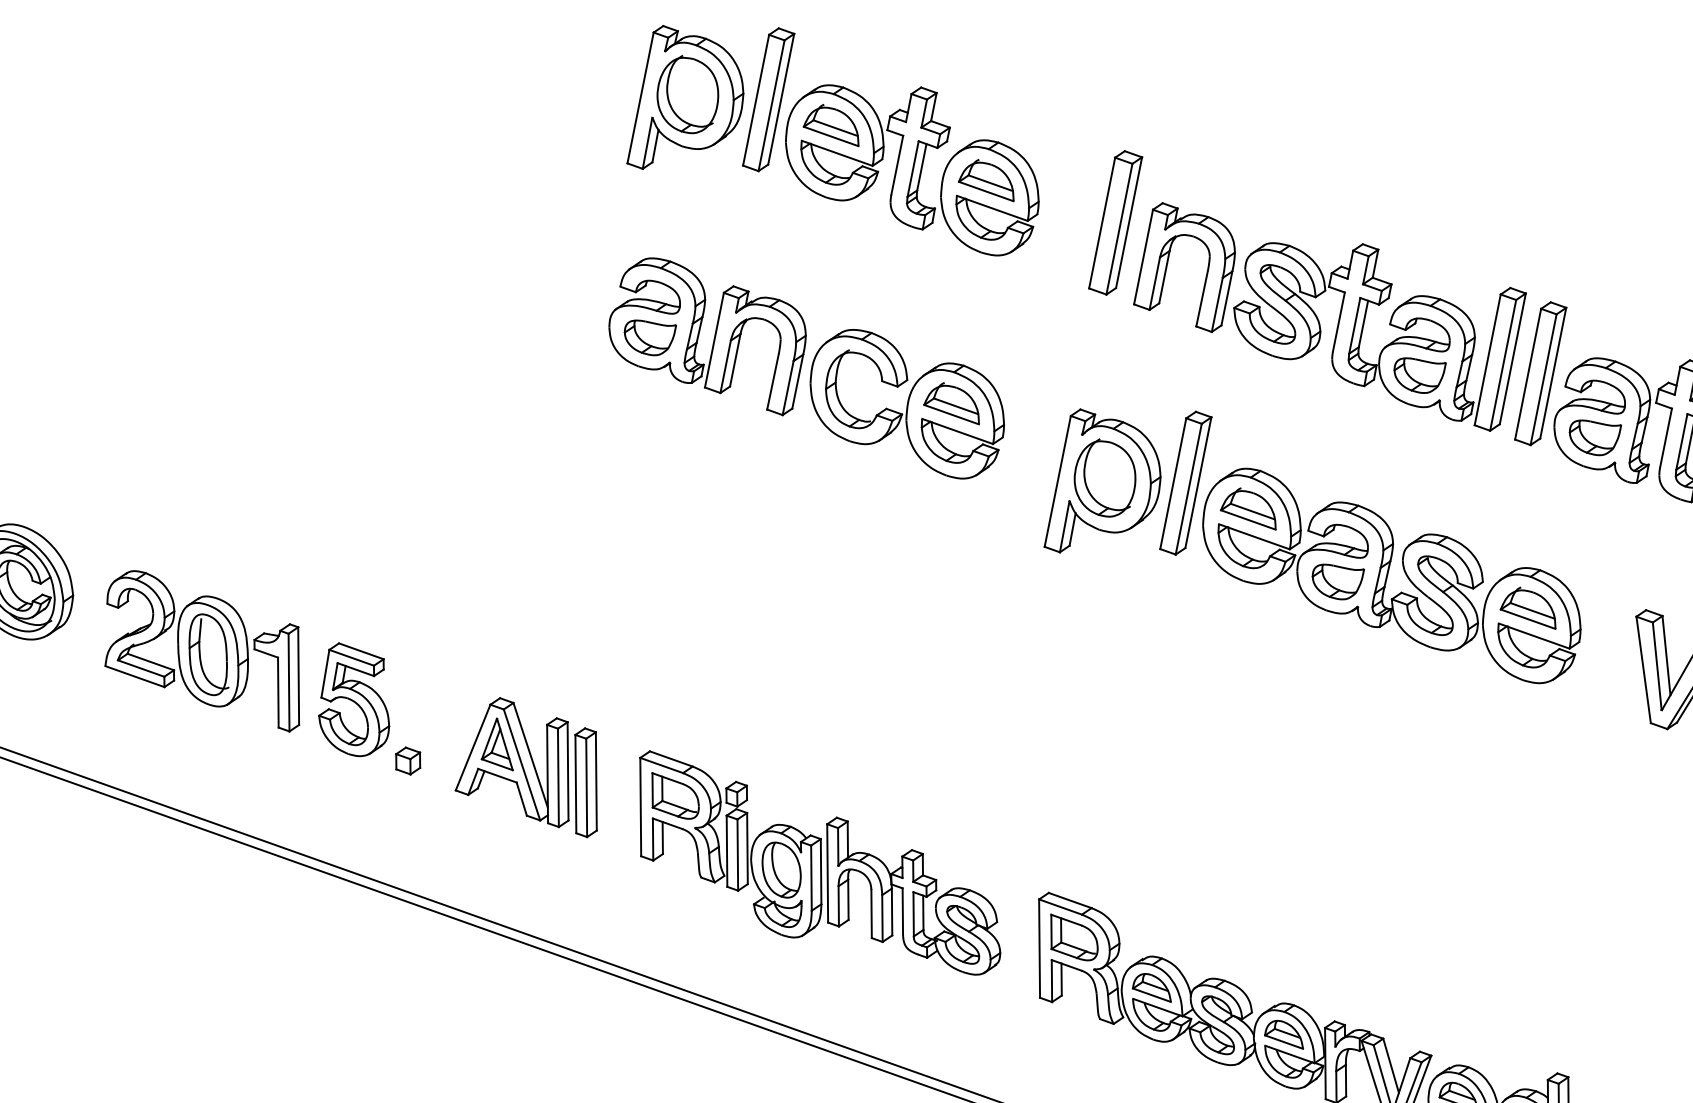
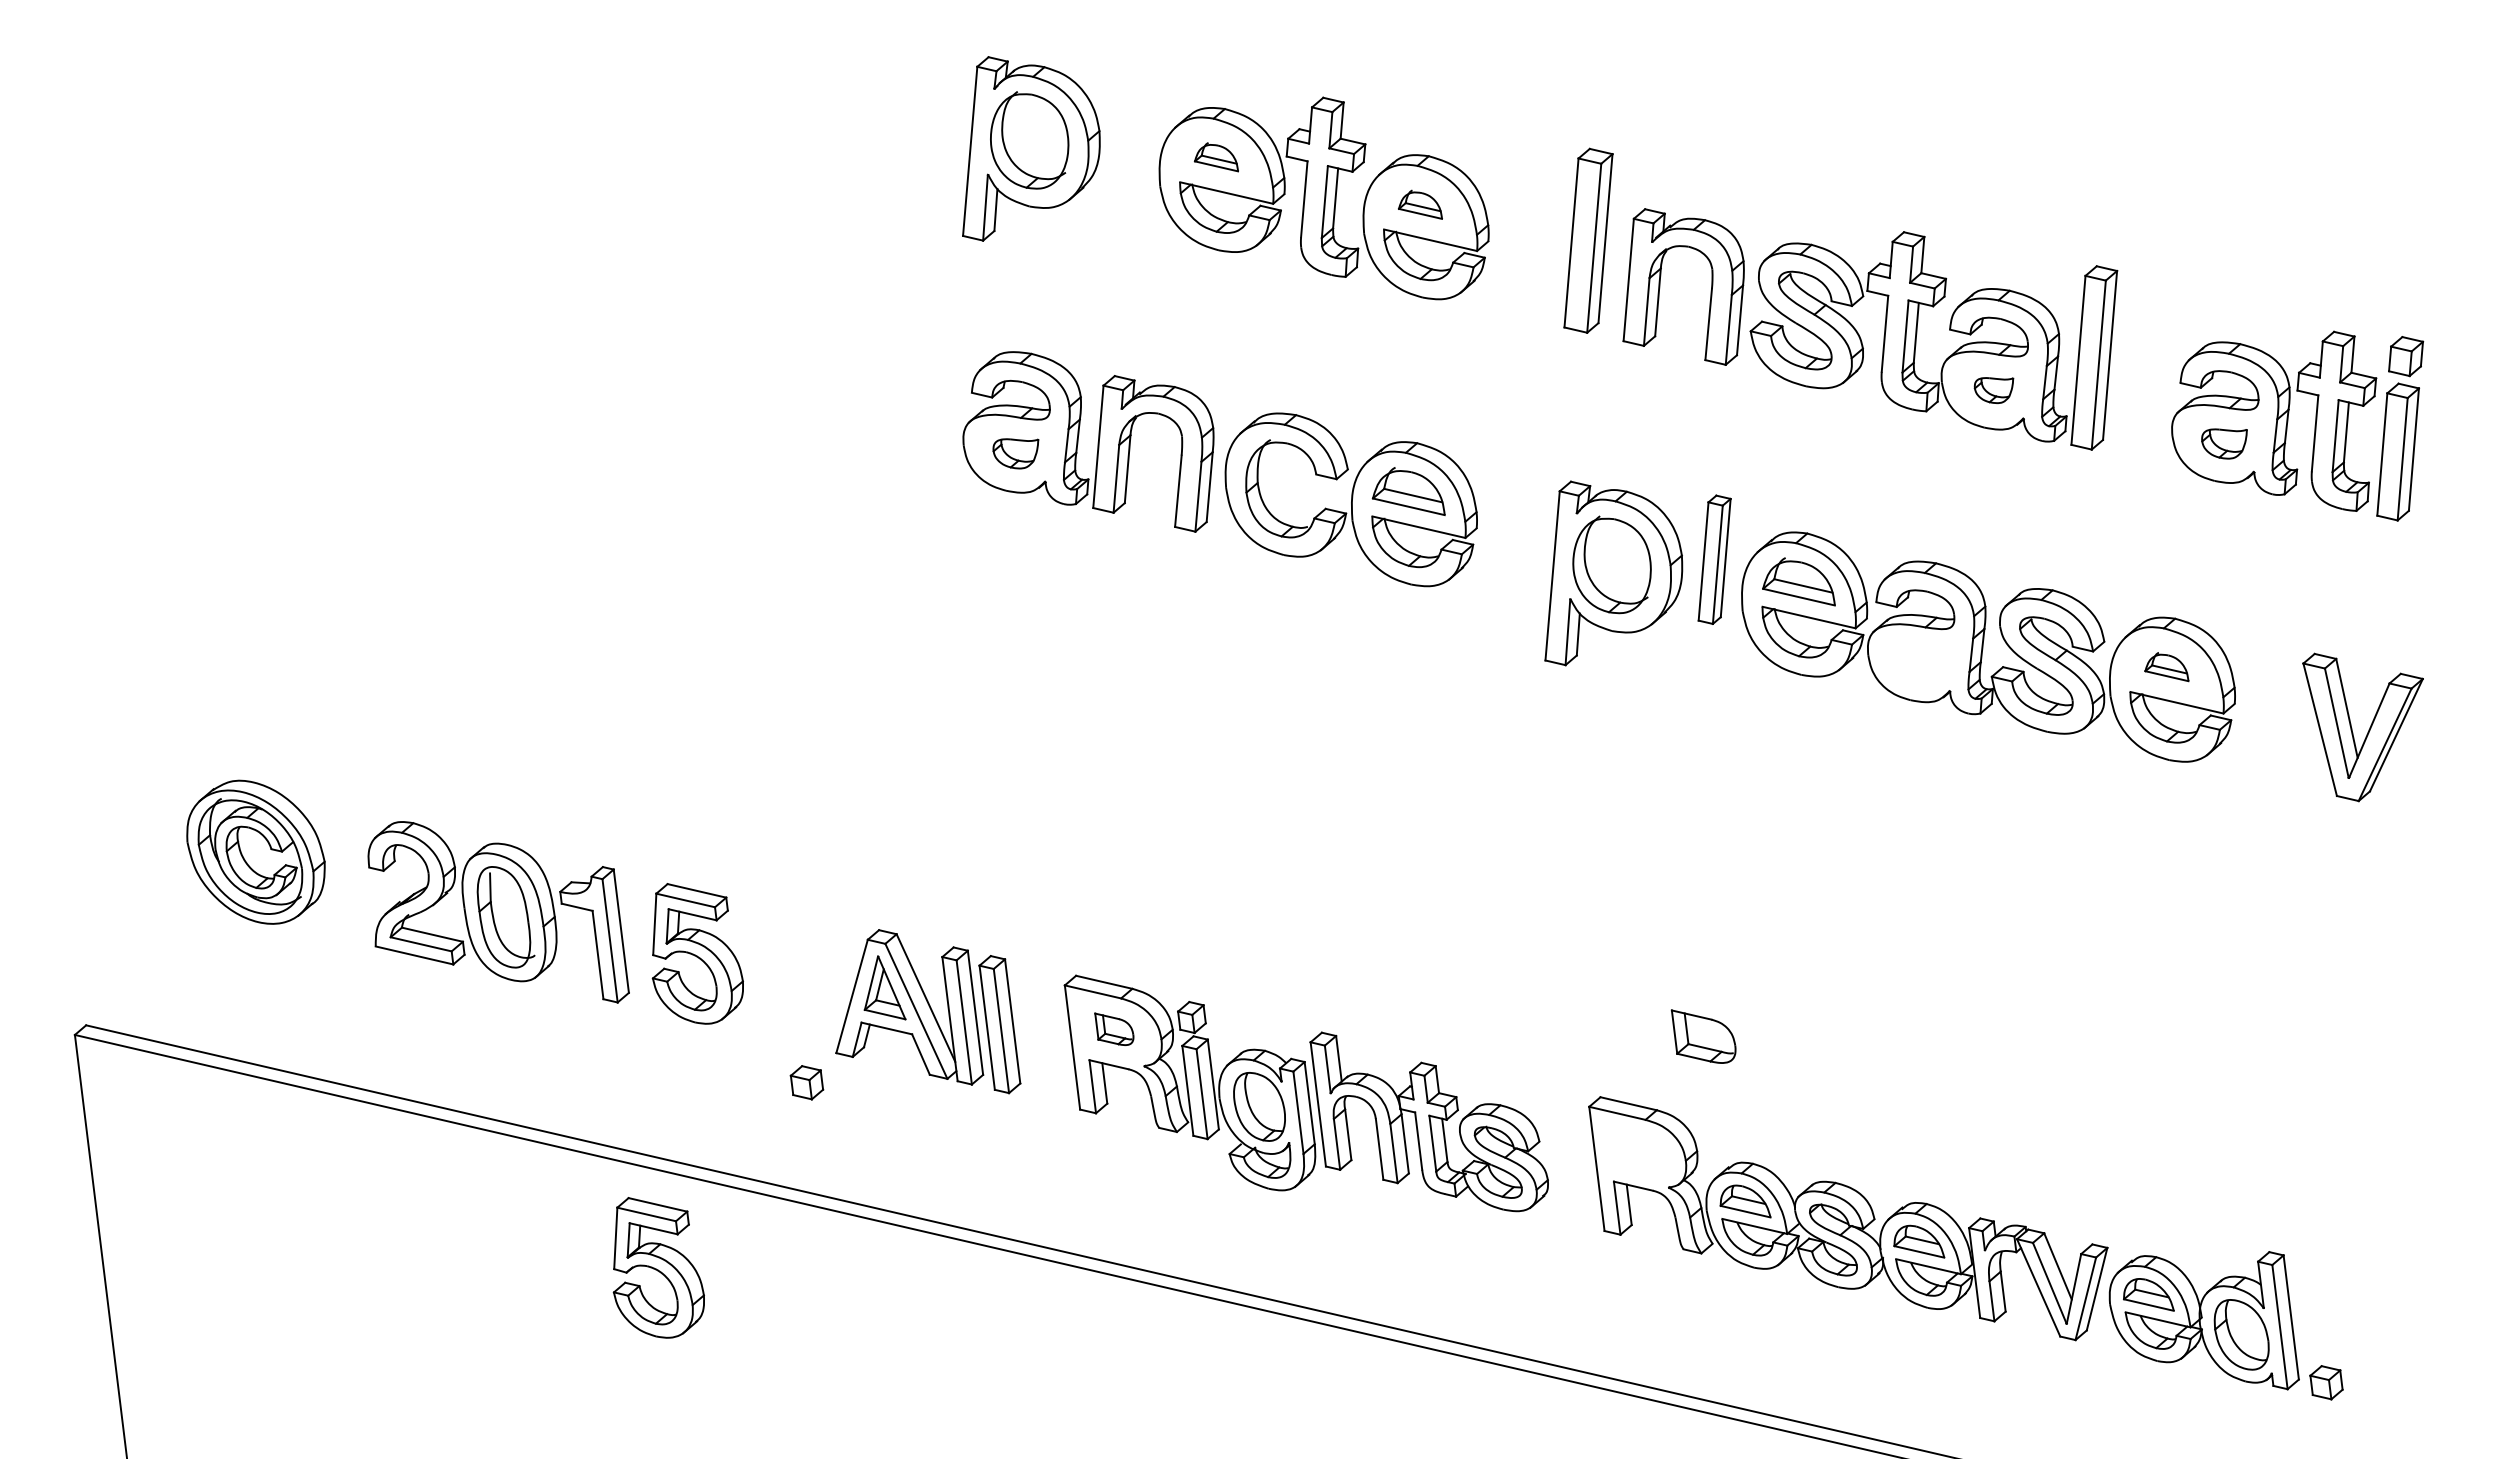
part: (768, 99) -> (1132, 134), removed
part: (832, 123) -> (1216, 156), size x0.6
part: (987, 179) -> (1420, 204), size x0.6
part: (649, 338) -> (1015, 453), size x0.7
part: (1540, 373) -> (2147, 369), removed
part: (1418, 375) -> (1993, 390), size x0.6
part: (1594, 437) -> (2224, 443), size x0.7
part: (1185, 483) -> (1714, 559), size x0.7
part: (1337, 582) -> (1920, 663), removed
part: (1529, 606) -> (2166, 666), size x0.6
part: (407, 760) -> (806, 1082), moved
part: (675, 796) -> (1114, 1029), size x0.6
part: (1073, 937) -> (1703, 1036), moved
part: (297, 942) -> (658, 1267), added

